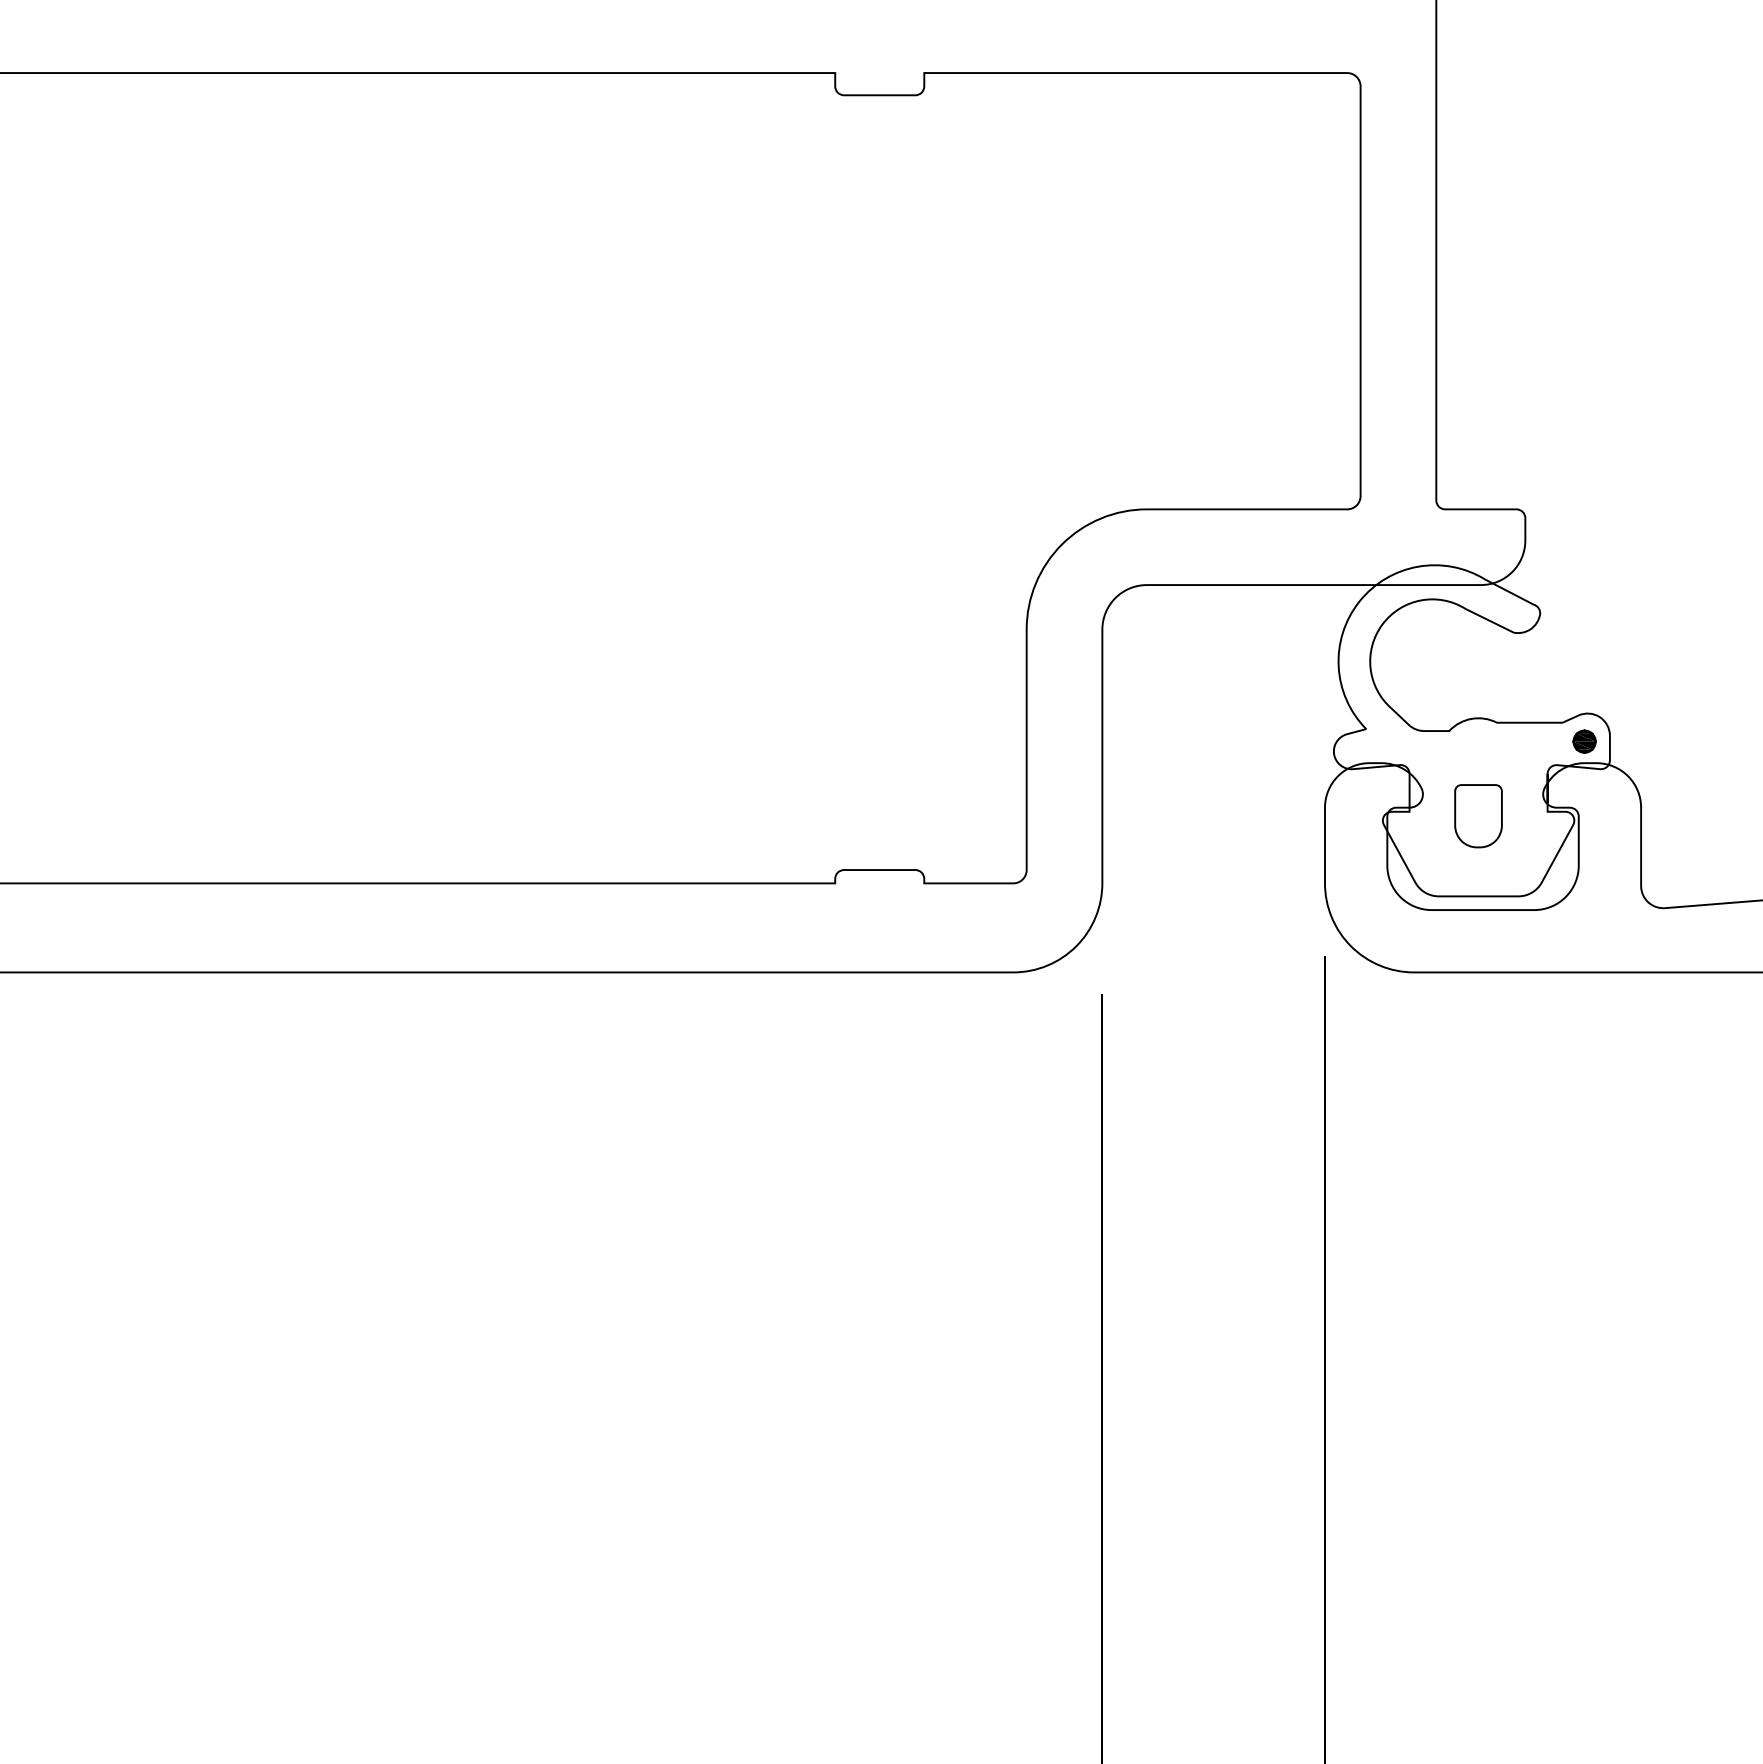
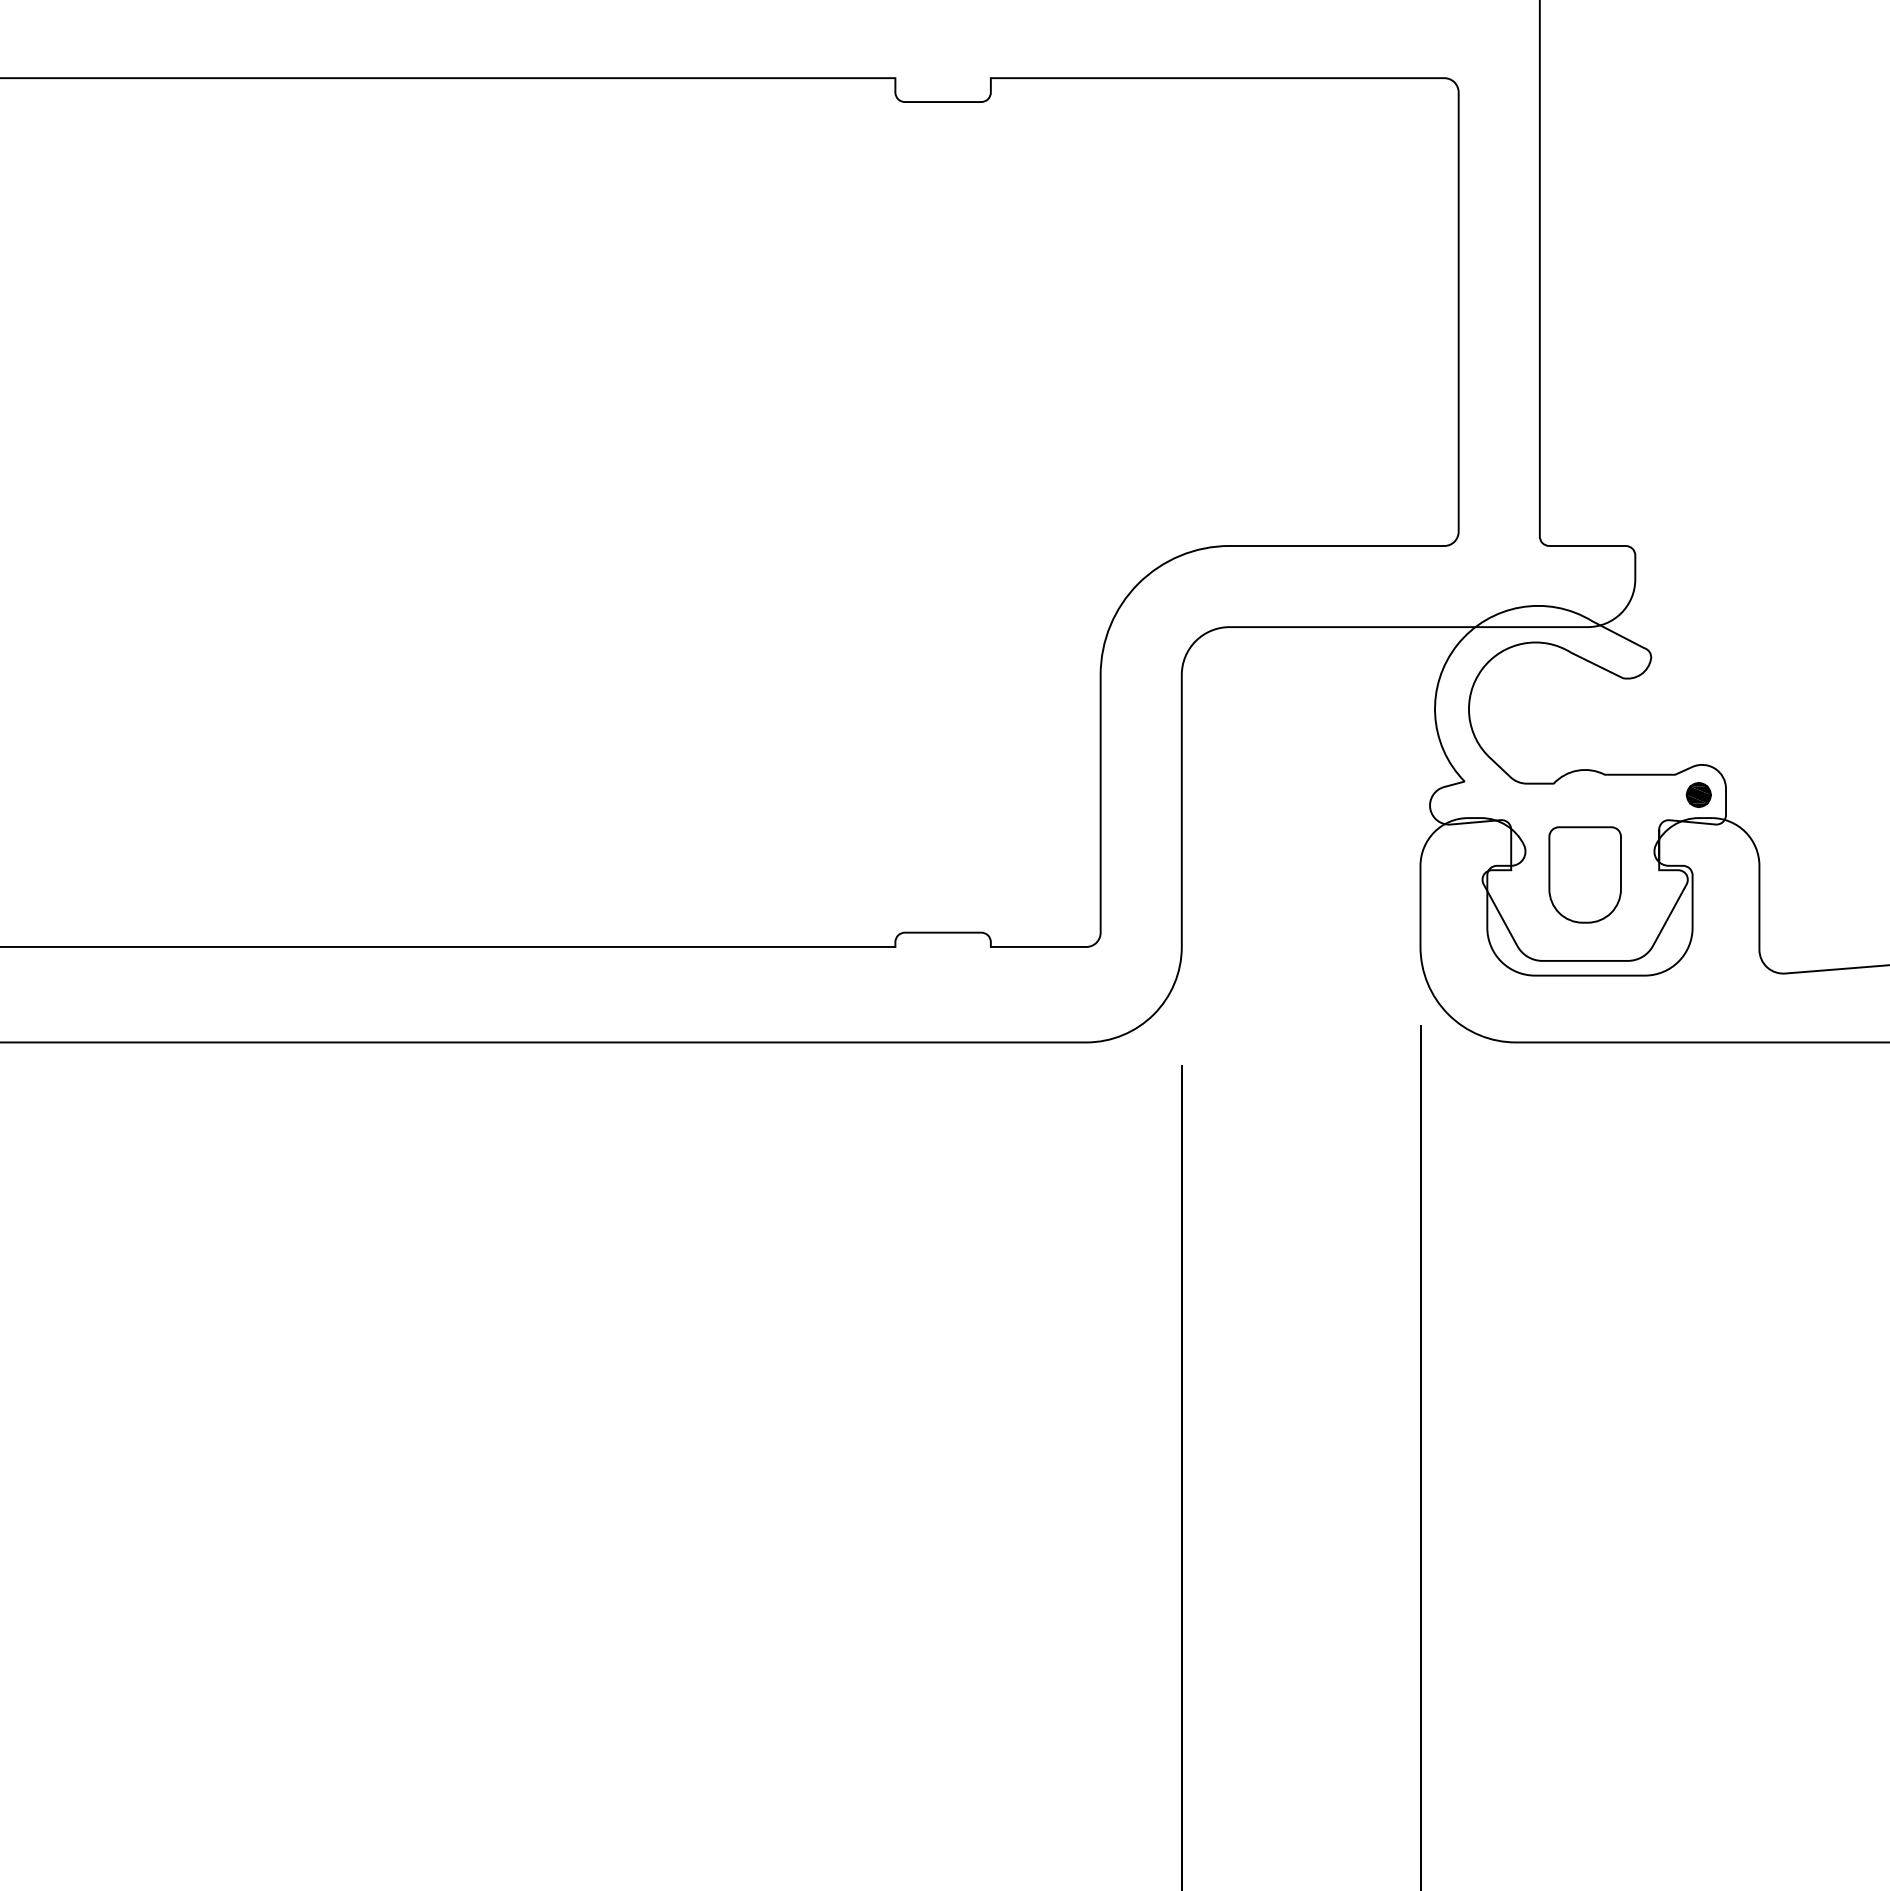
part: (1477, 815) -> (1584, 874), size x1.43

